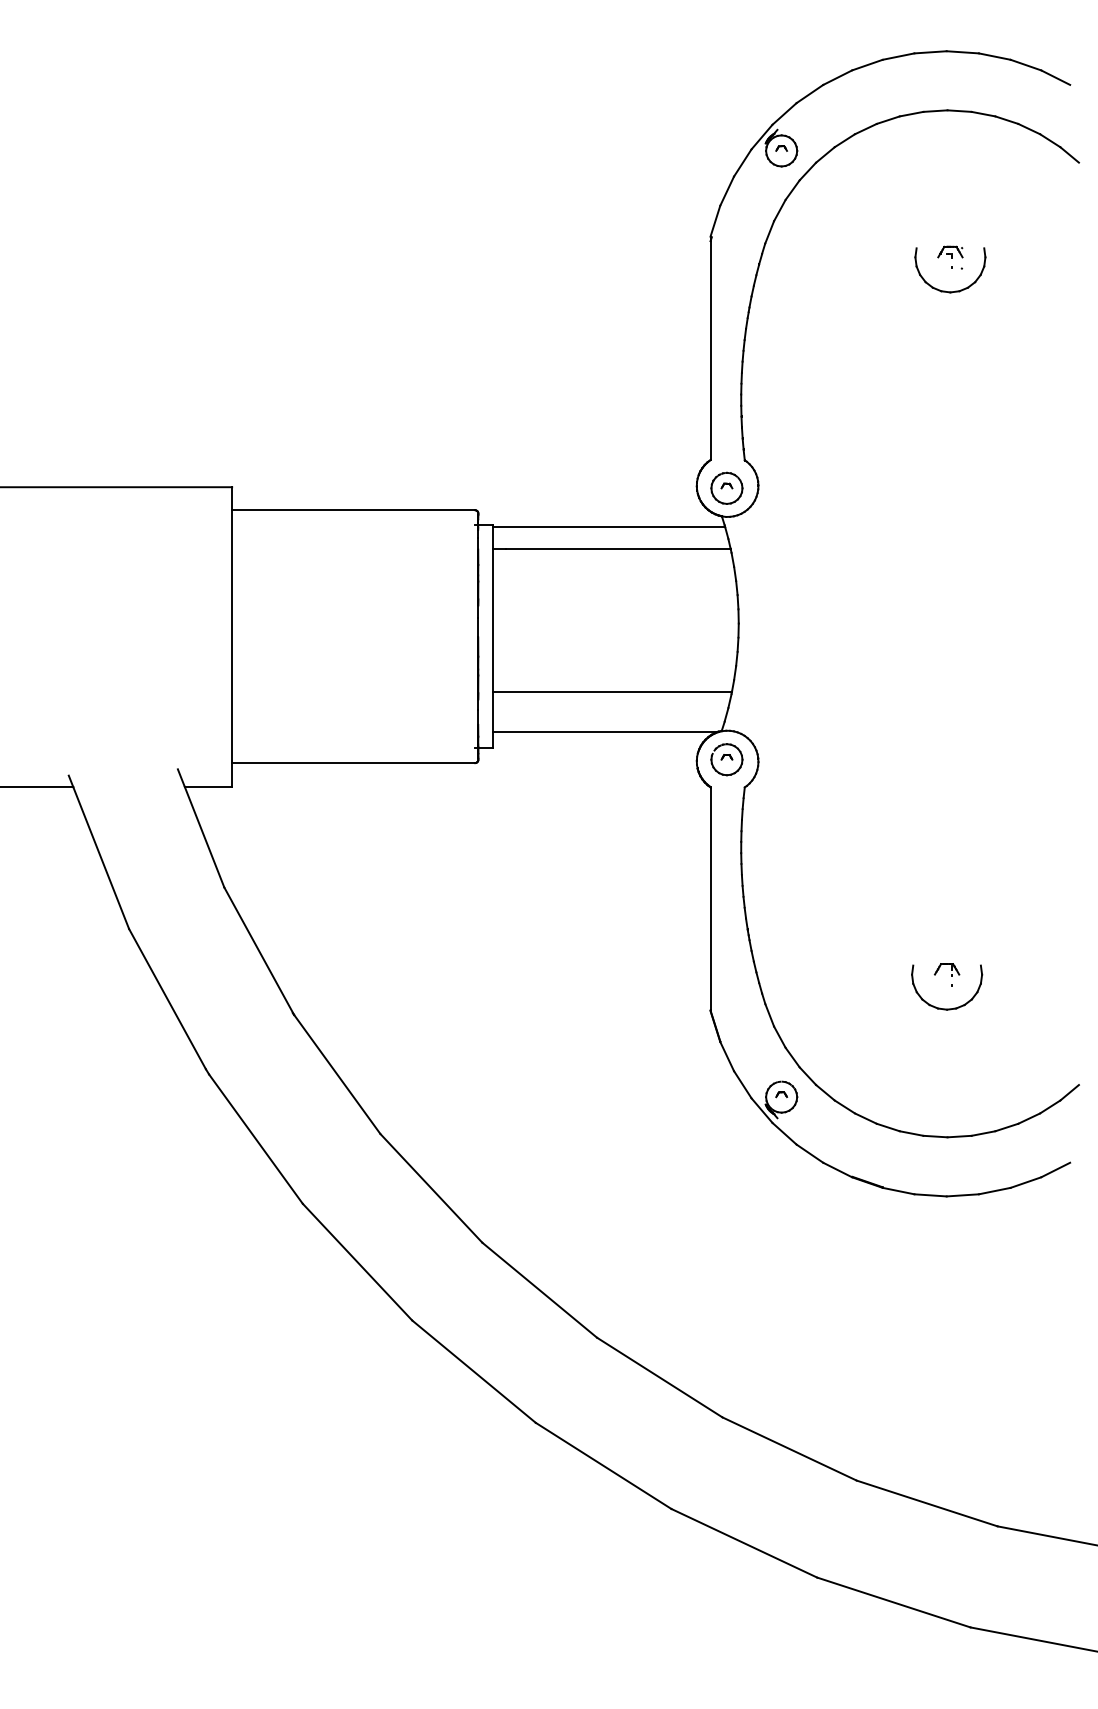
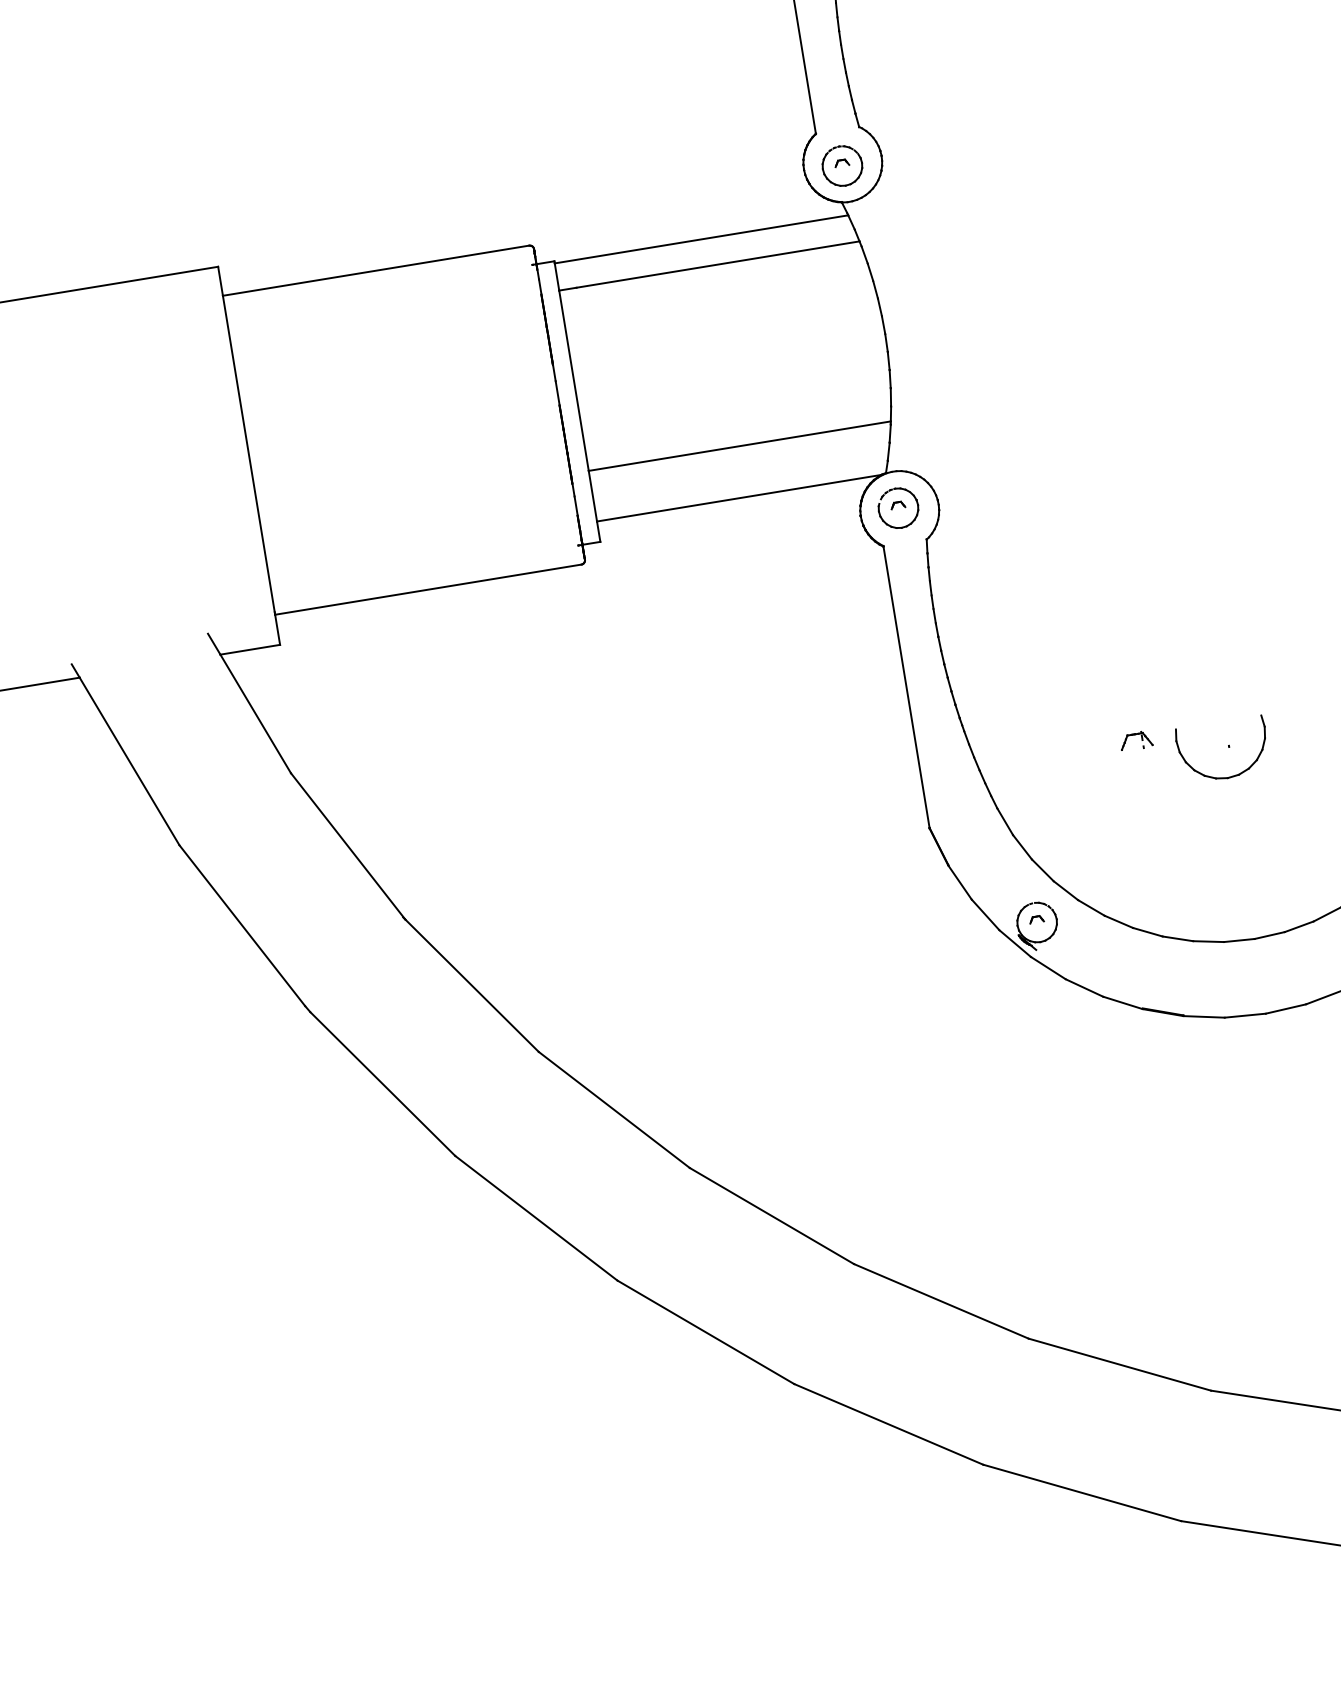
part: (946, 969) -> (1135, 741), moved

